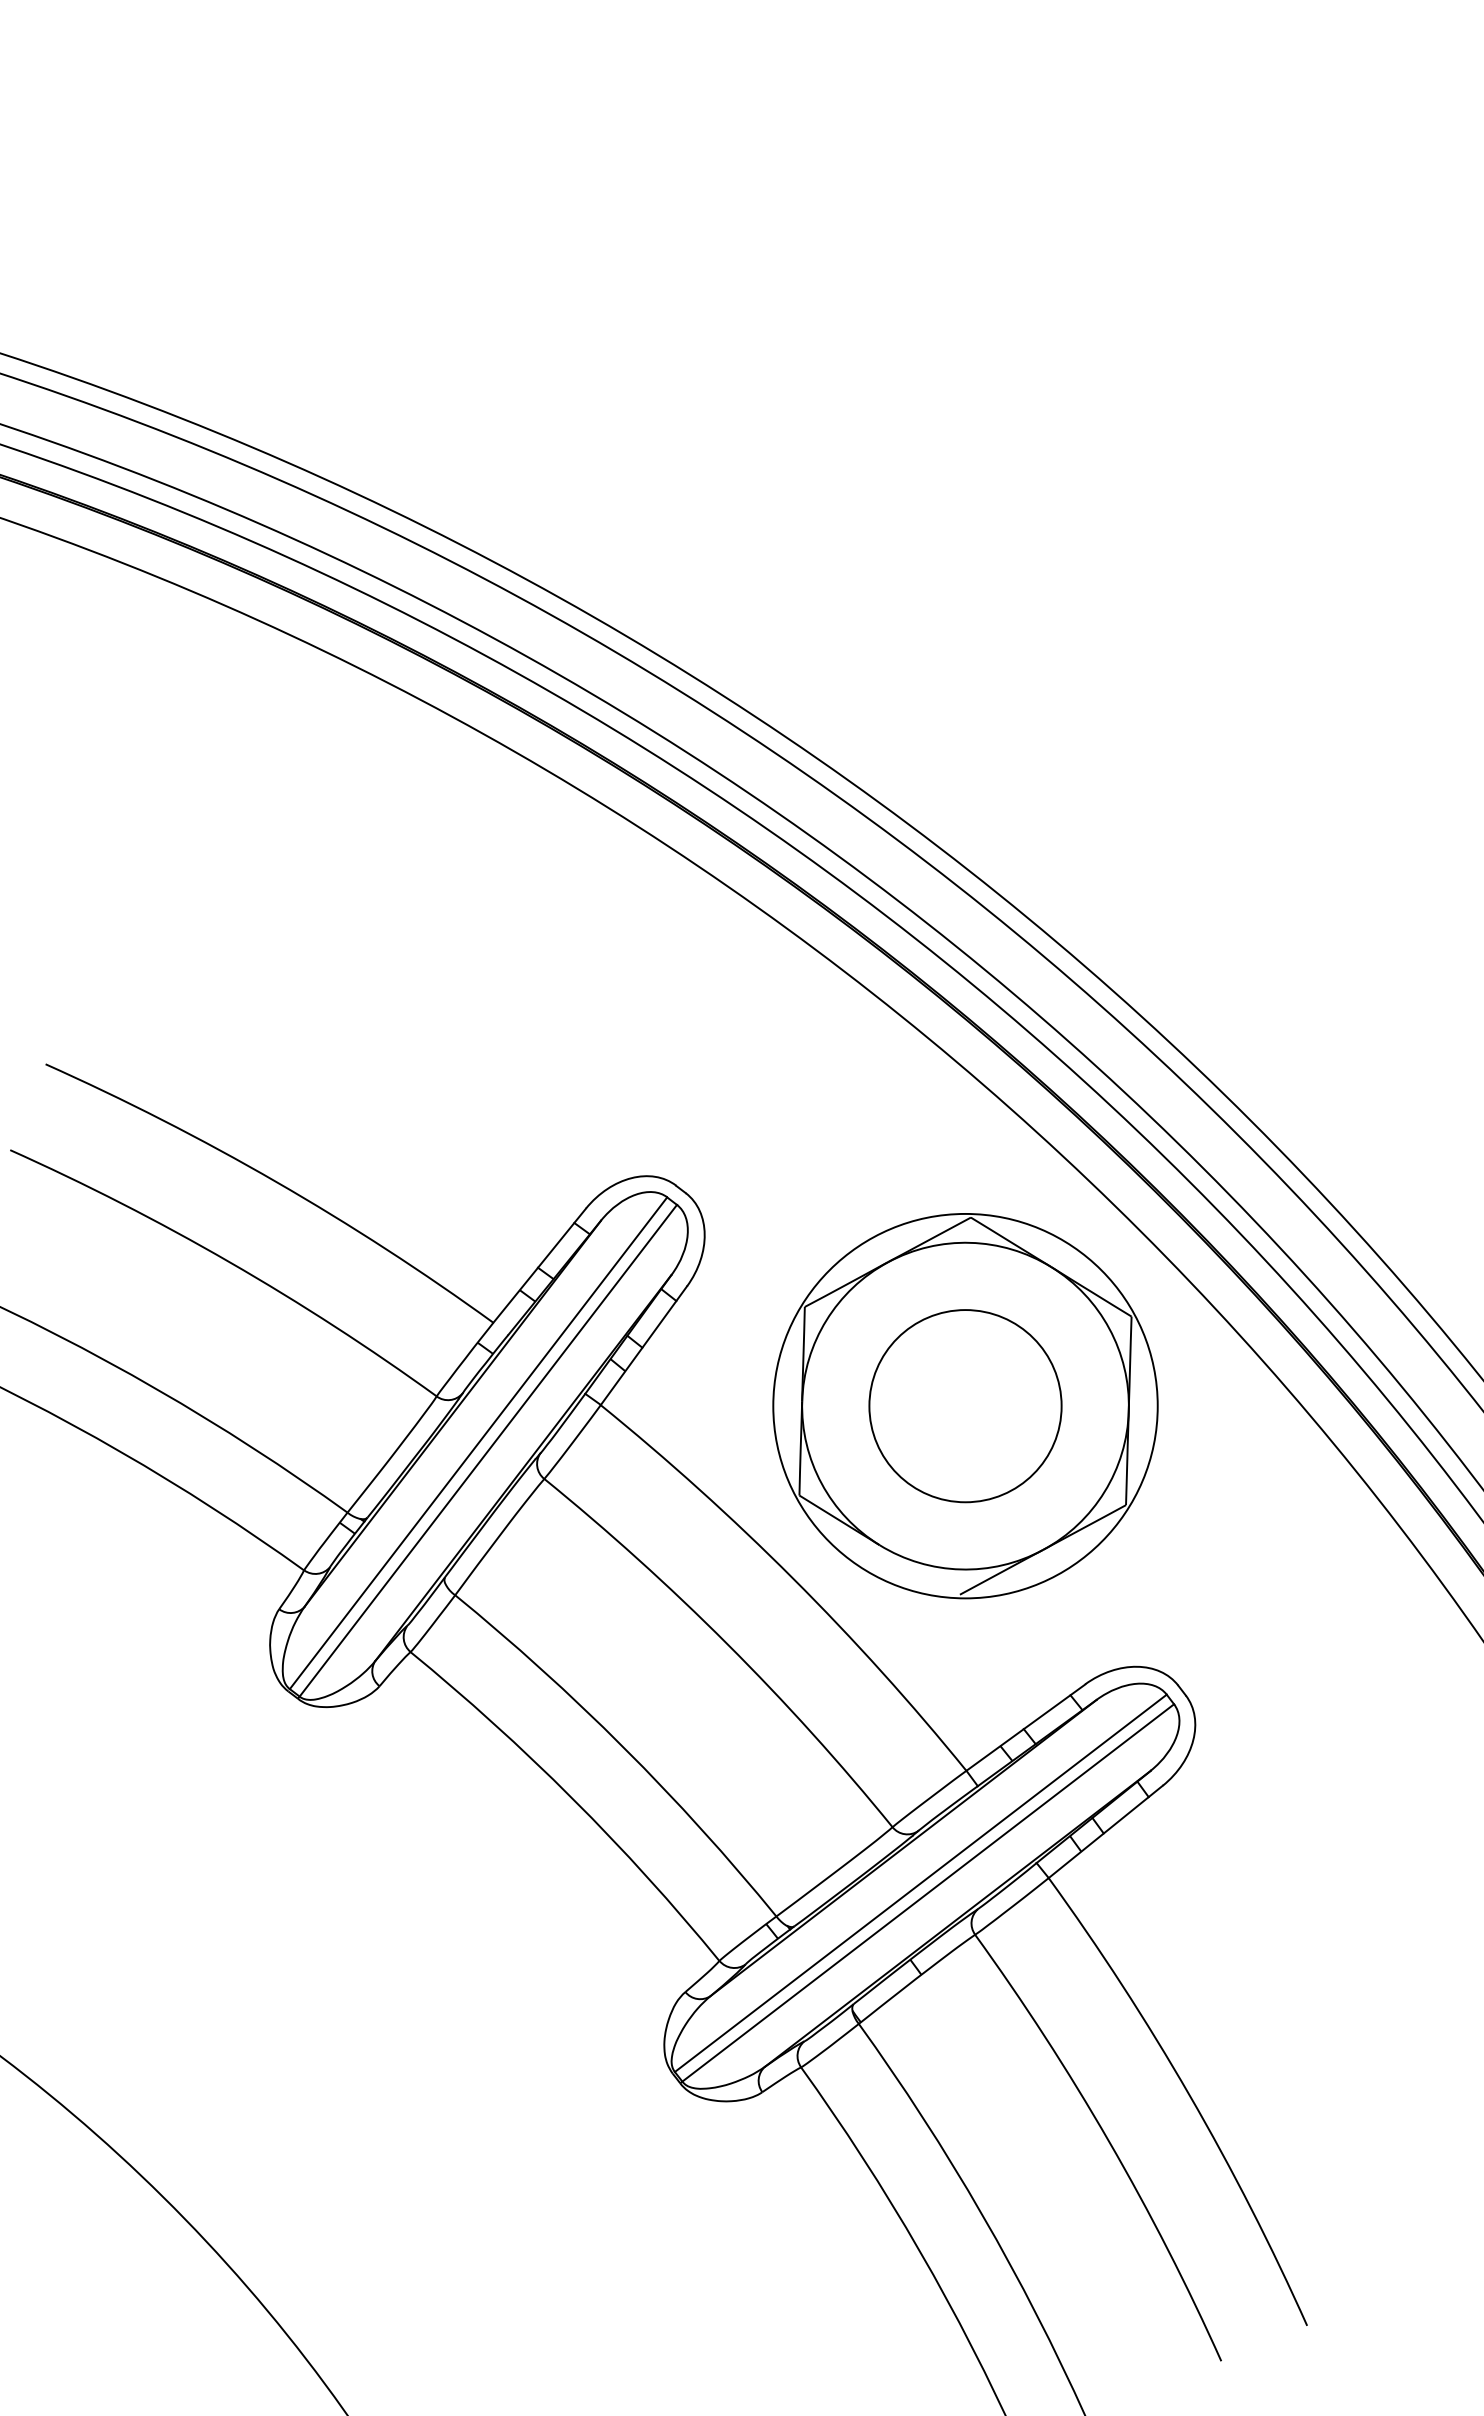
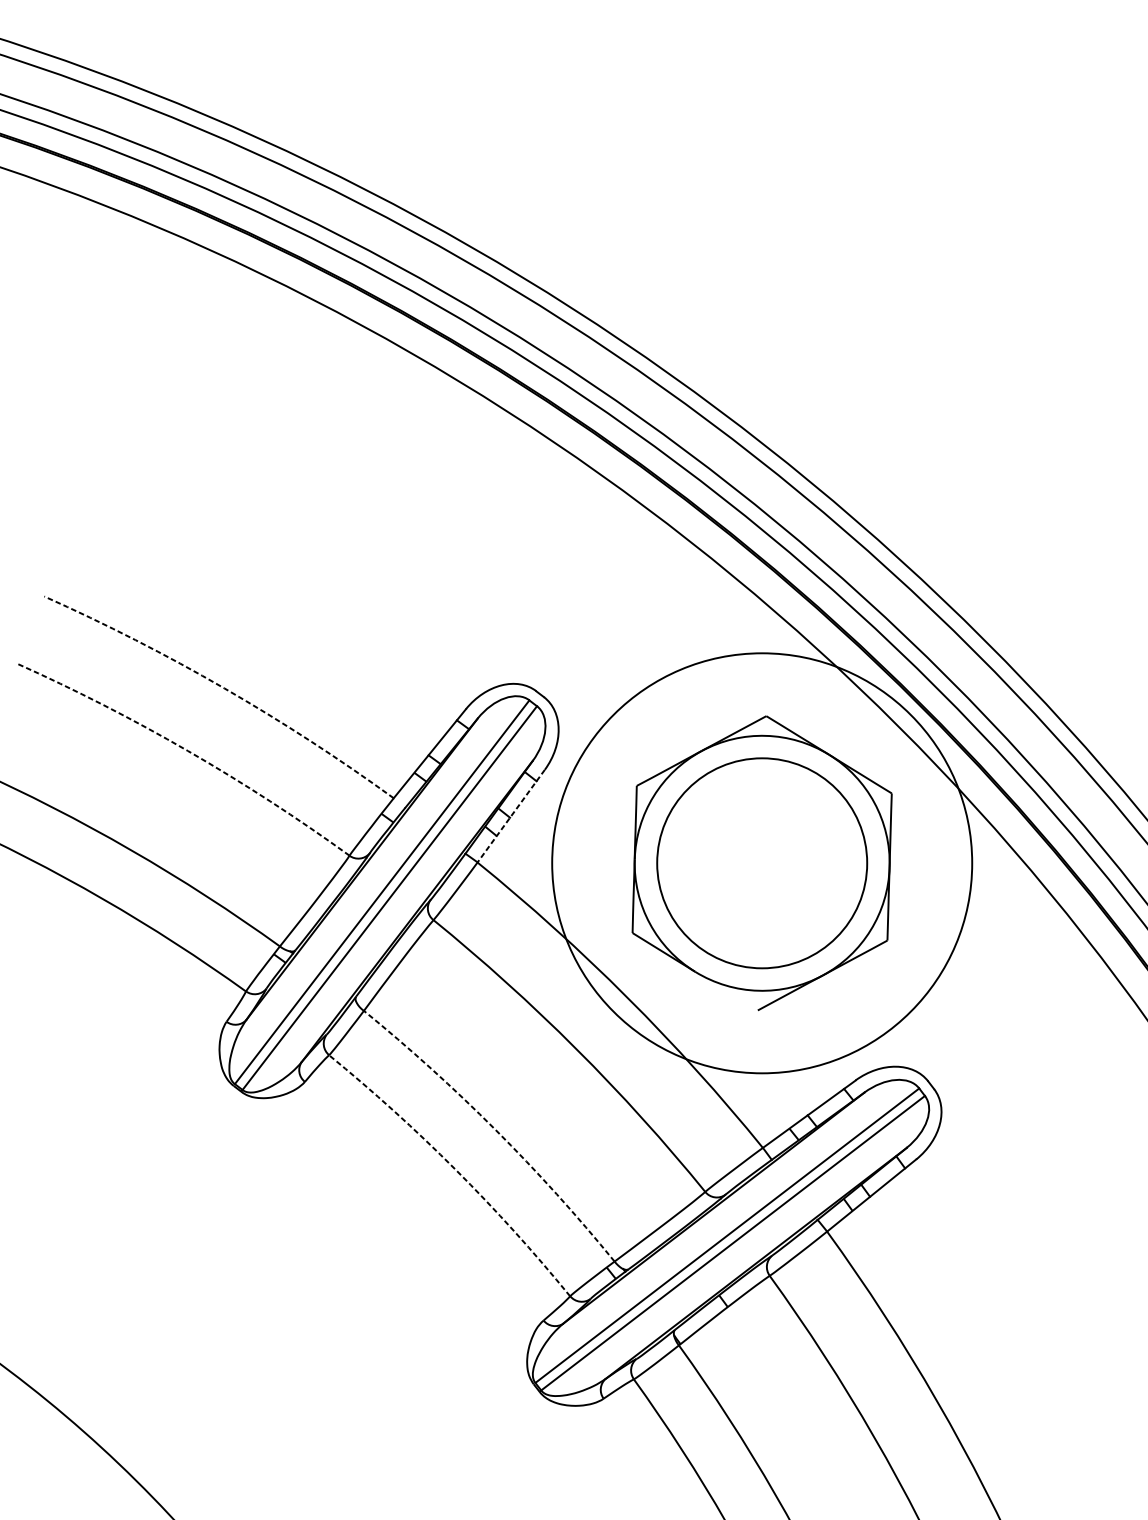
arc: (276, 1181) -> (224, 687), solid -> dashed
arc: (229, 1262) -> (187, 751), solid -> dashed
line: (643, 1346) -> (510, 816), solid -> dashed
circle: (965, 1405) -> (762, 862), size x1.4
circle: (965, 1406) -> (762, 863), size x1.4
arc: (623, 1747) -> (495, 1129), solid -> dashed
arc: (572, 1798) -> (455, 1169), solid -> dashed

